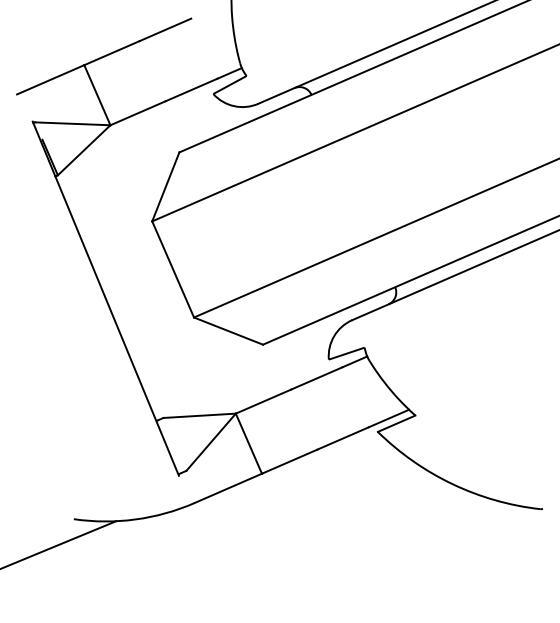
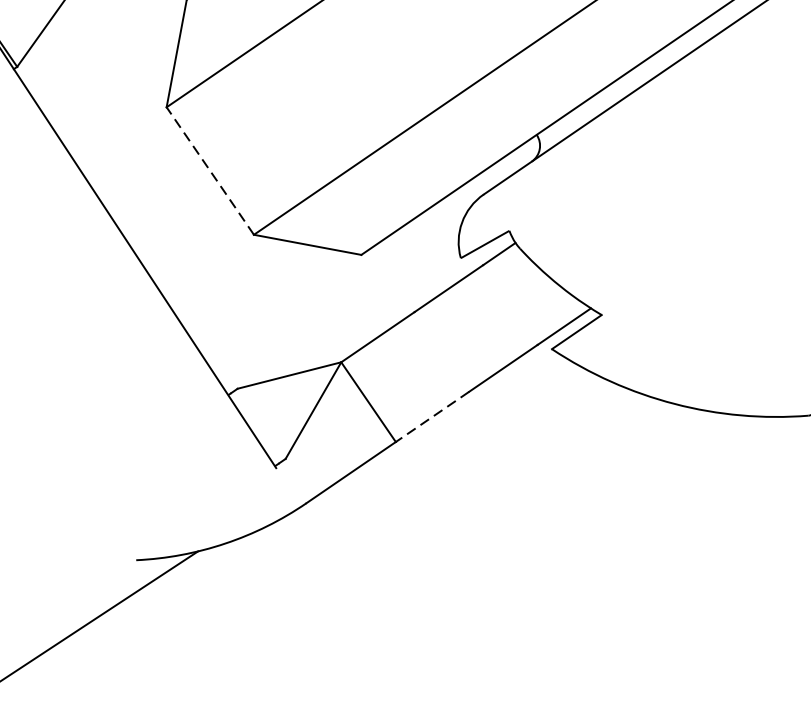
line: (172, 269) -> (209, 171), solid -> dashed
line: (289, 461) -> (432, 416), solid -> dashed

